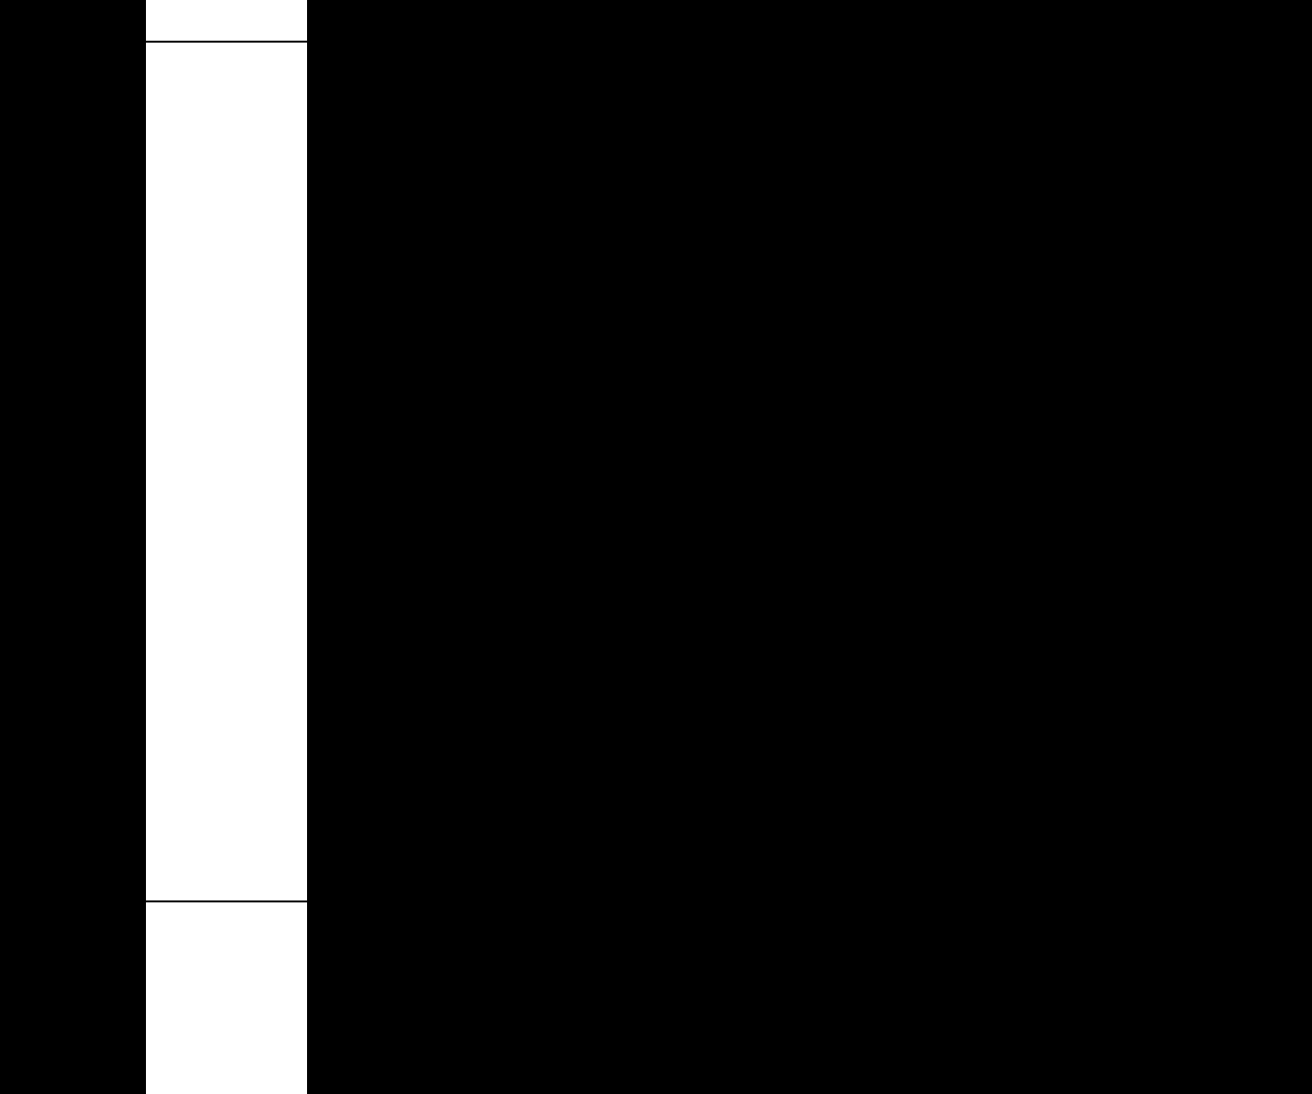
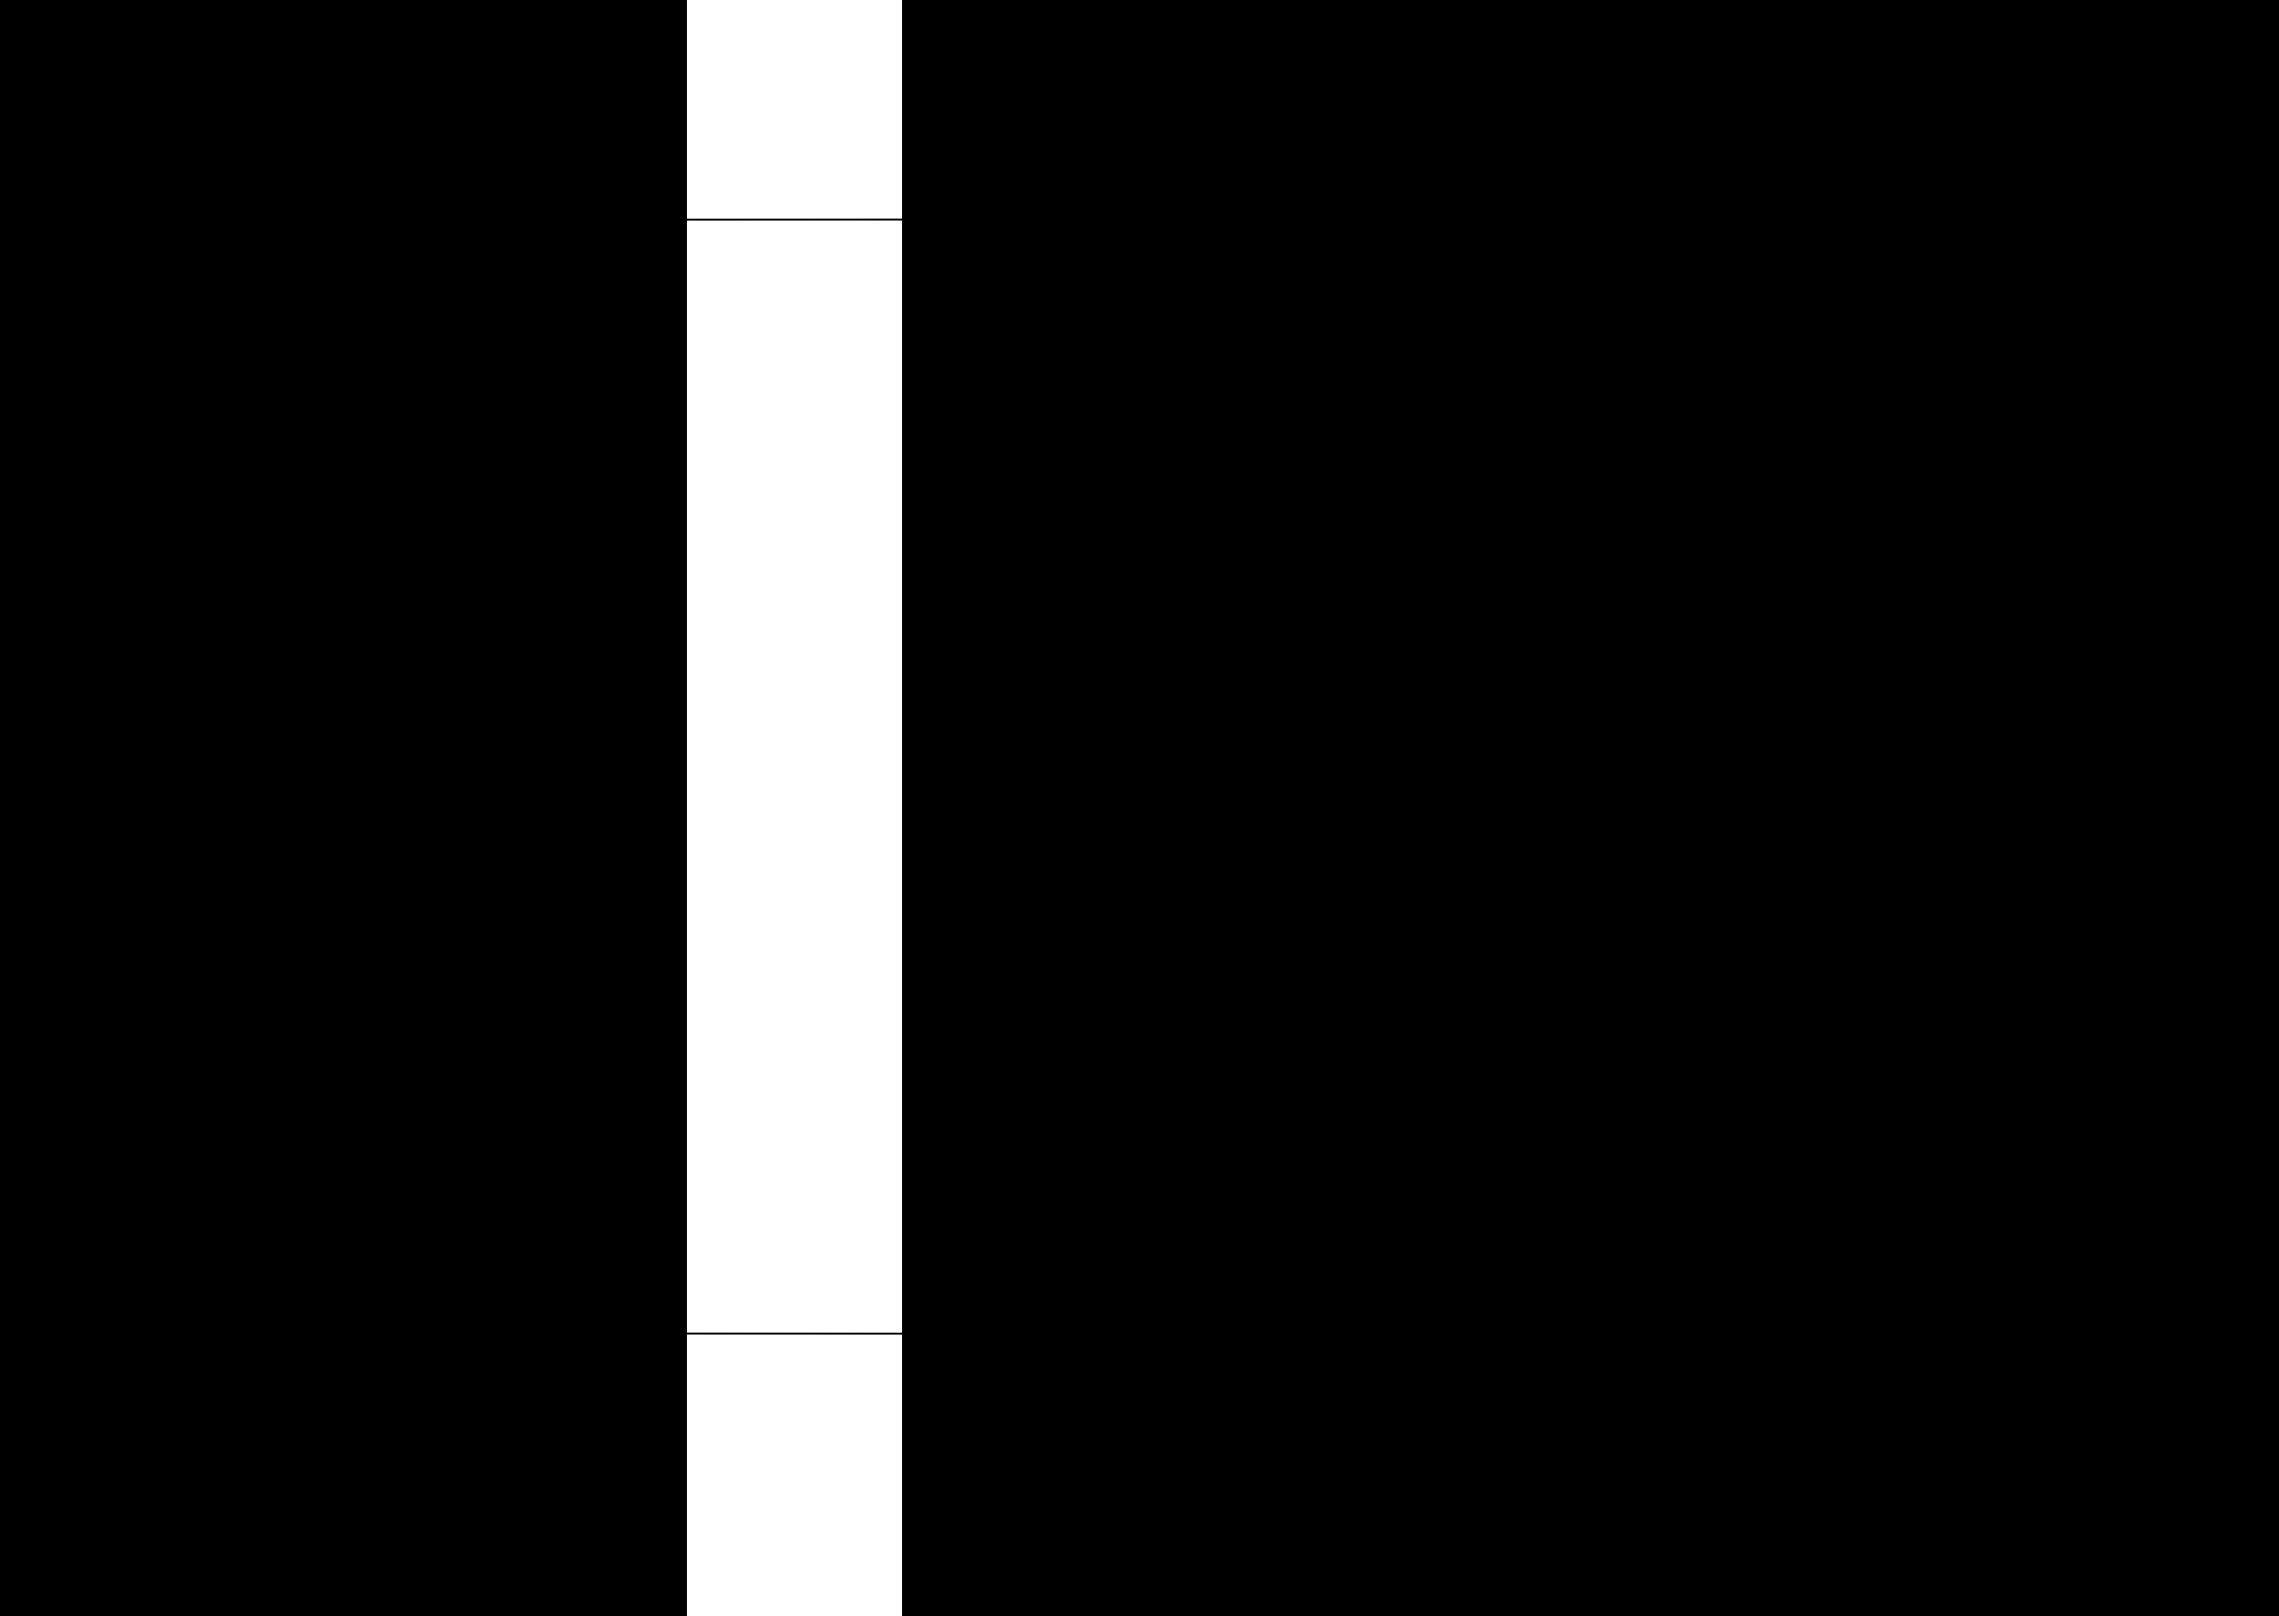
line: (226, 41) -> (794, 219), moved
line: (226, 901) -> (794, 1333), moved

